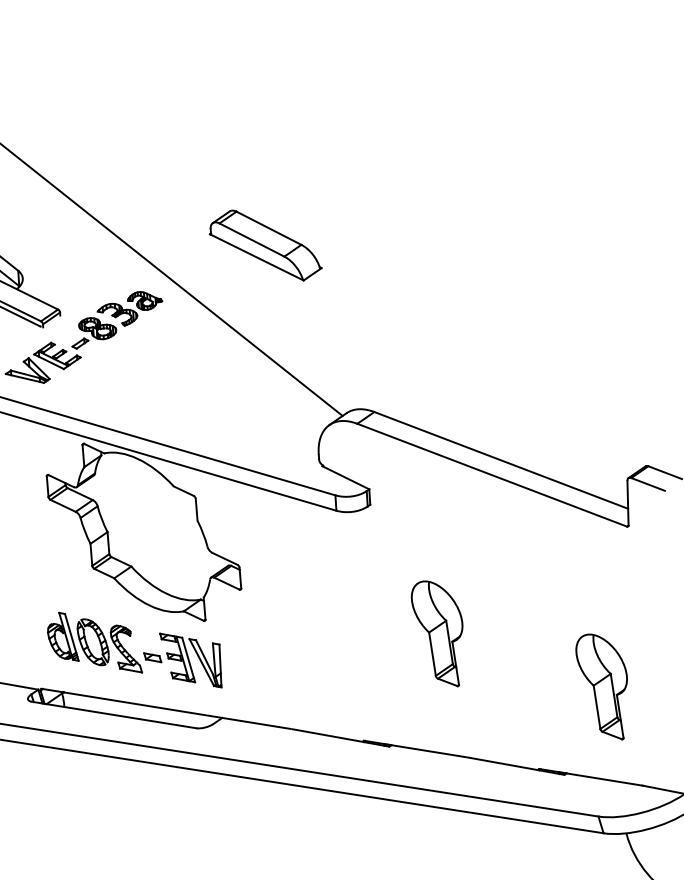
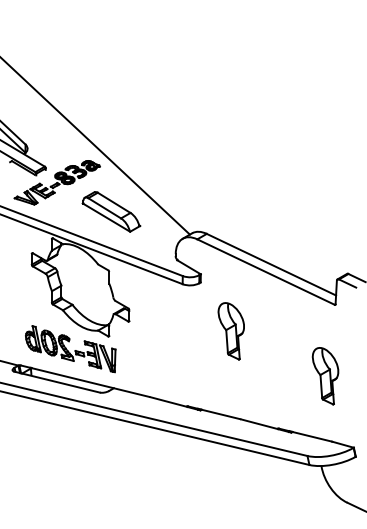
part: (265, 245) -> (111, 211), moved
part: (437, 634) -> (230, 331), moved
part: (603, 687) -> (325, 376), moved

